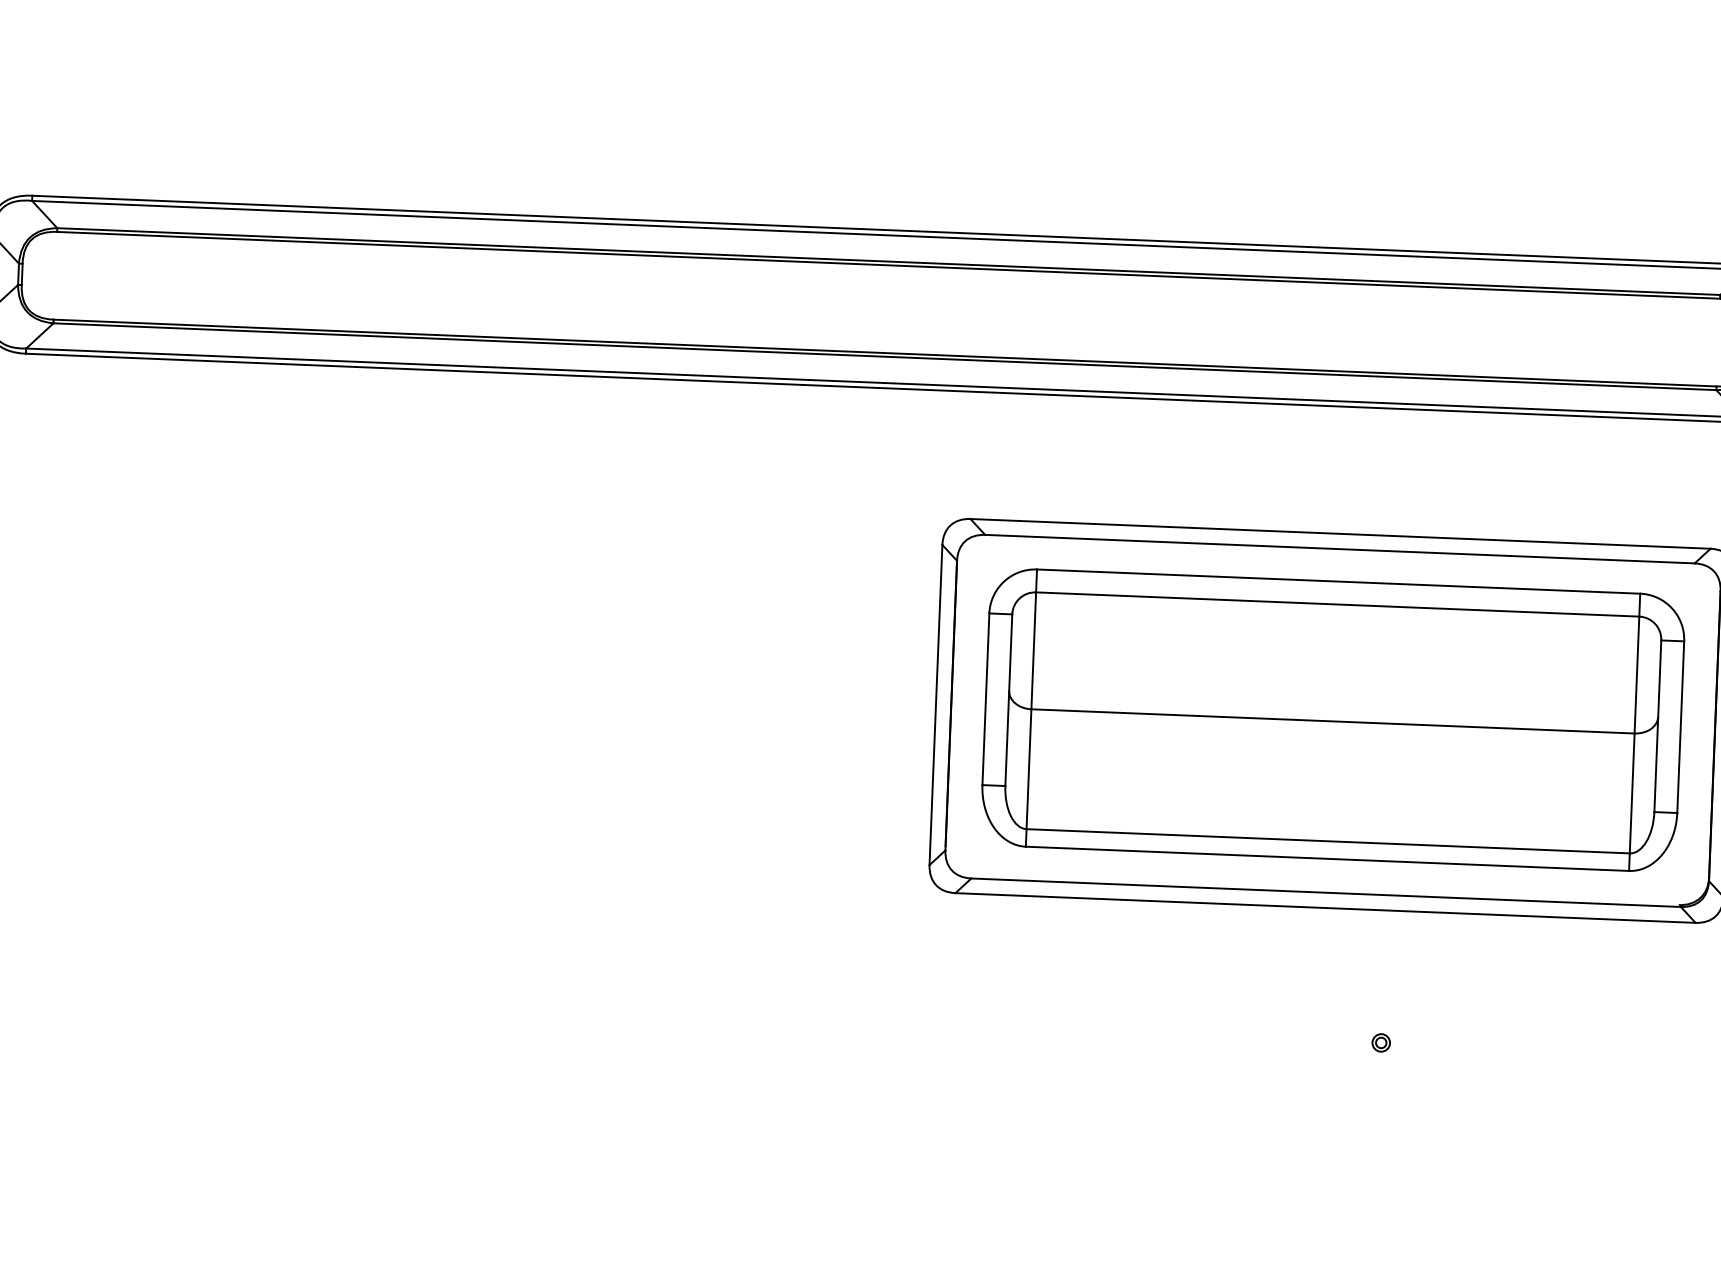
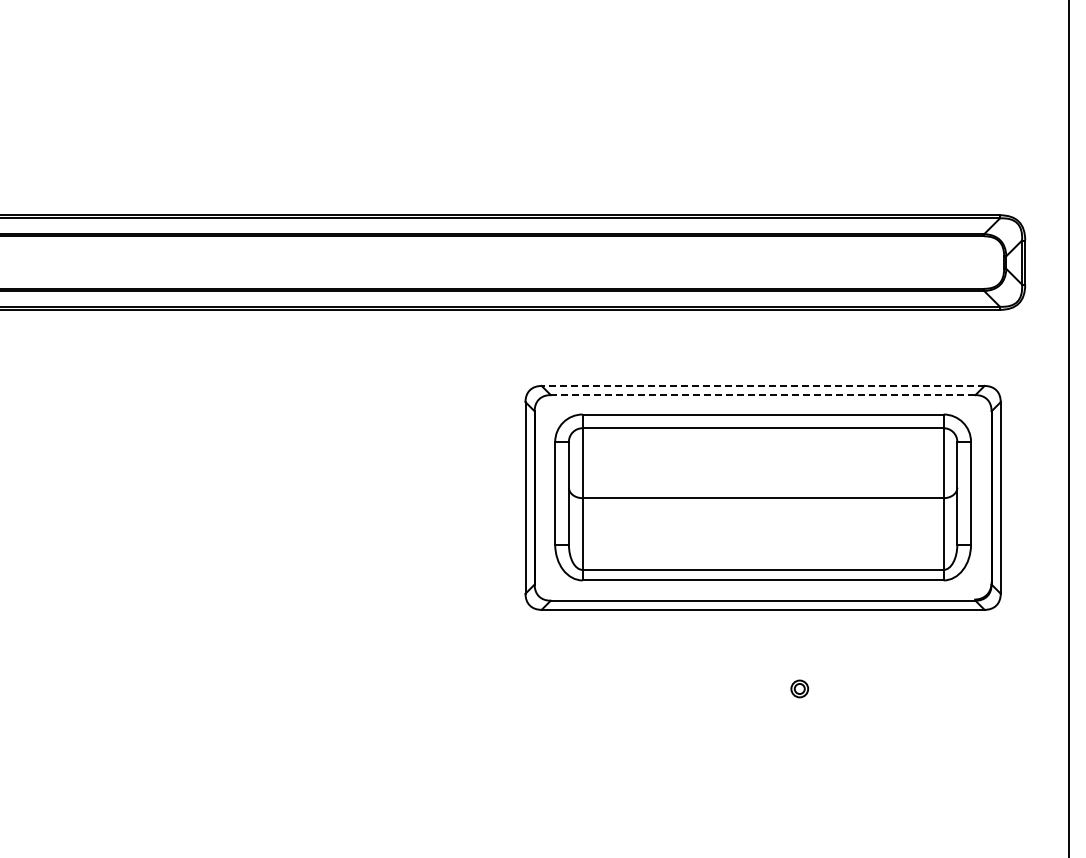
line: (1339, 533) -> (762, 385), solid -> dashed
line: (1338, 549) -> (762, 395), solid -> dashed
part: (1380, 1043) -> (799, 689), size x1.6

